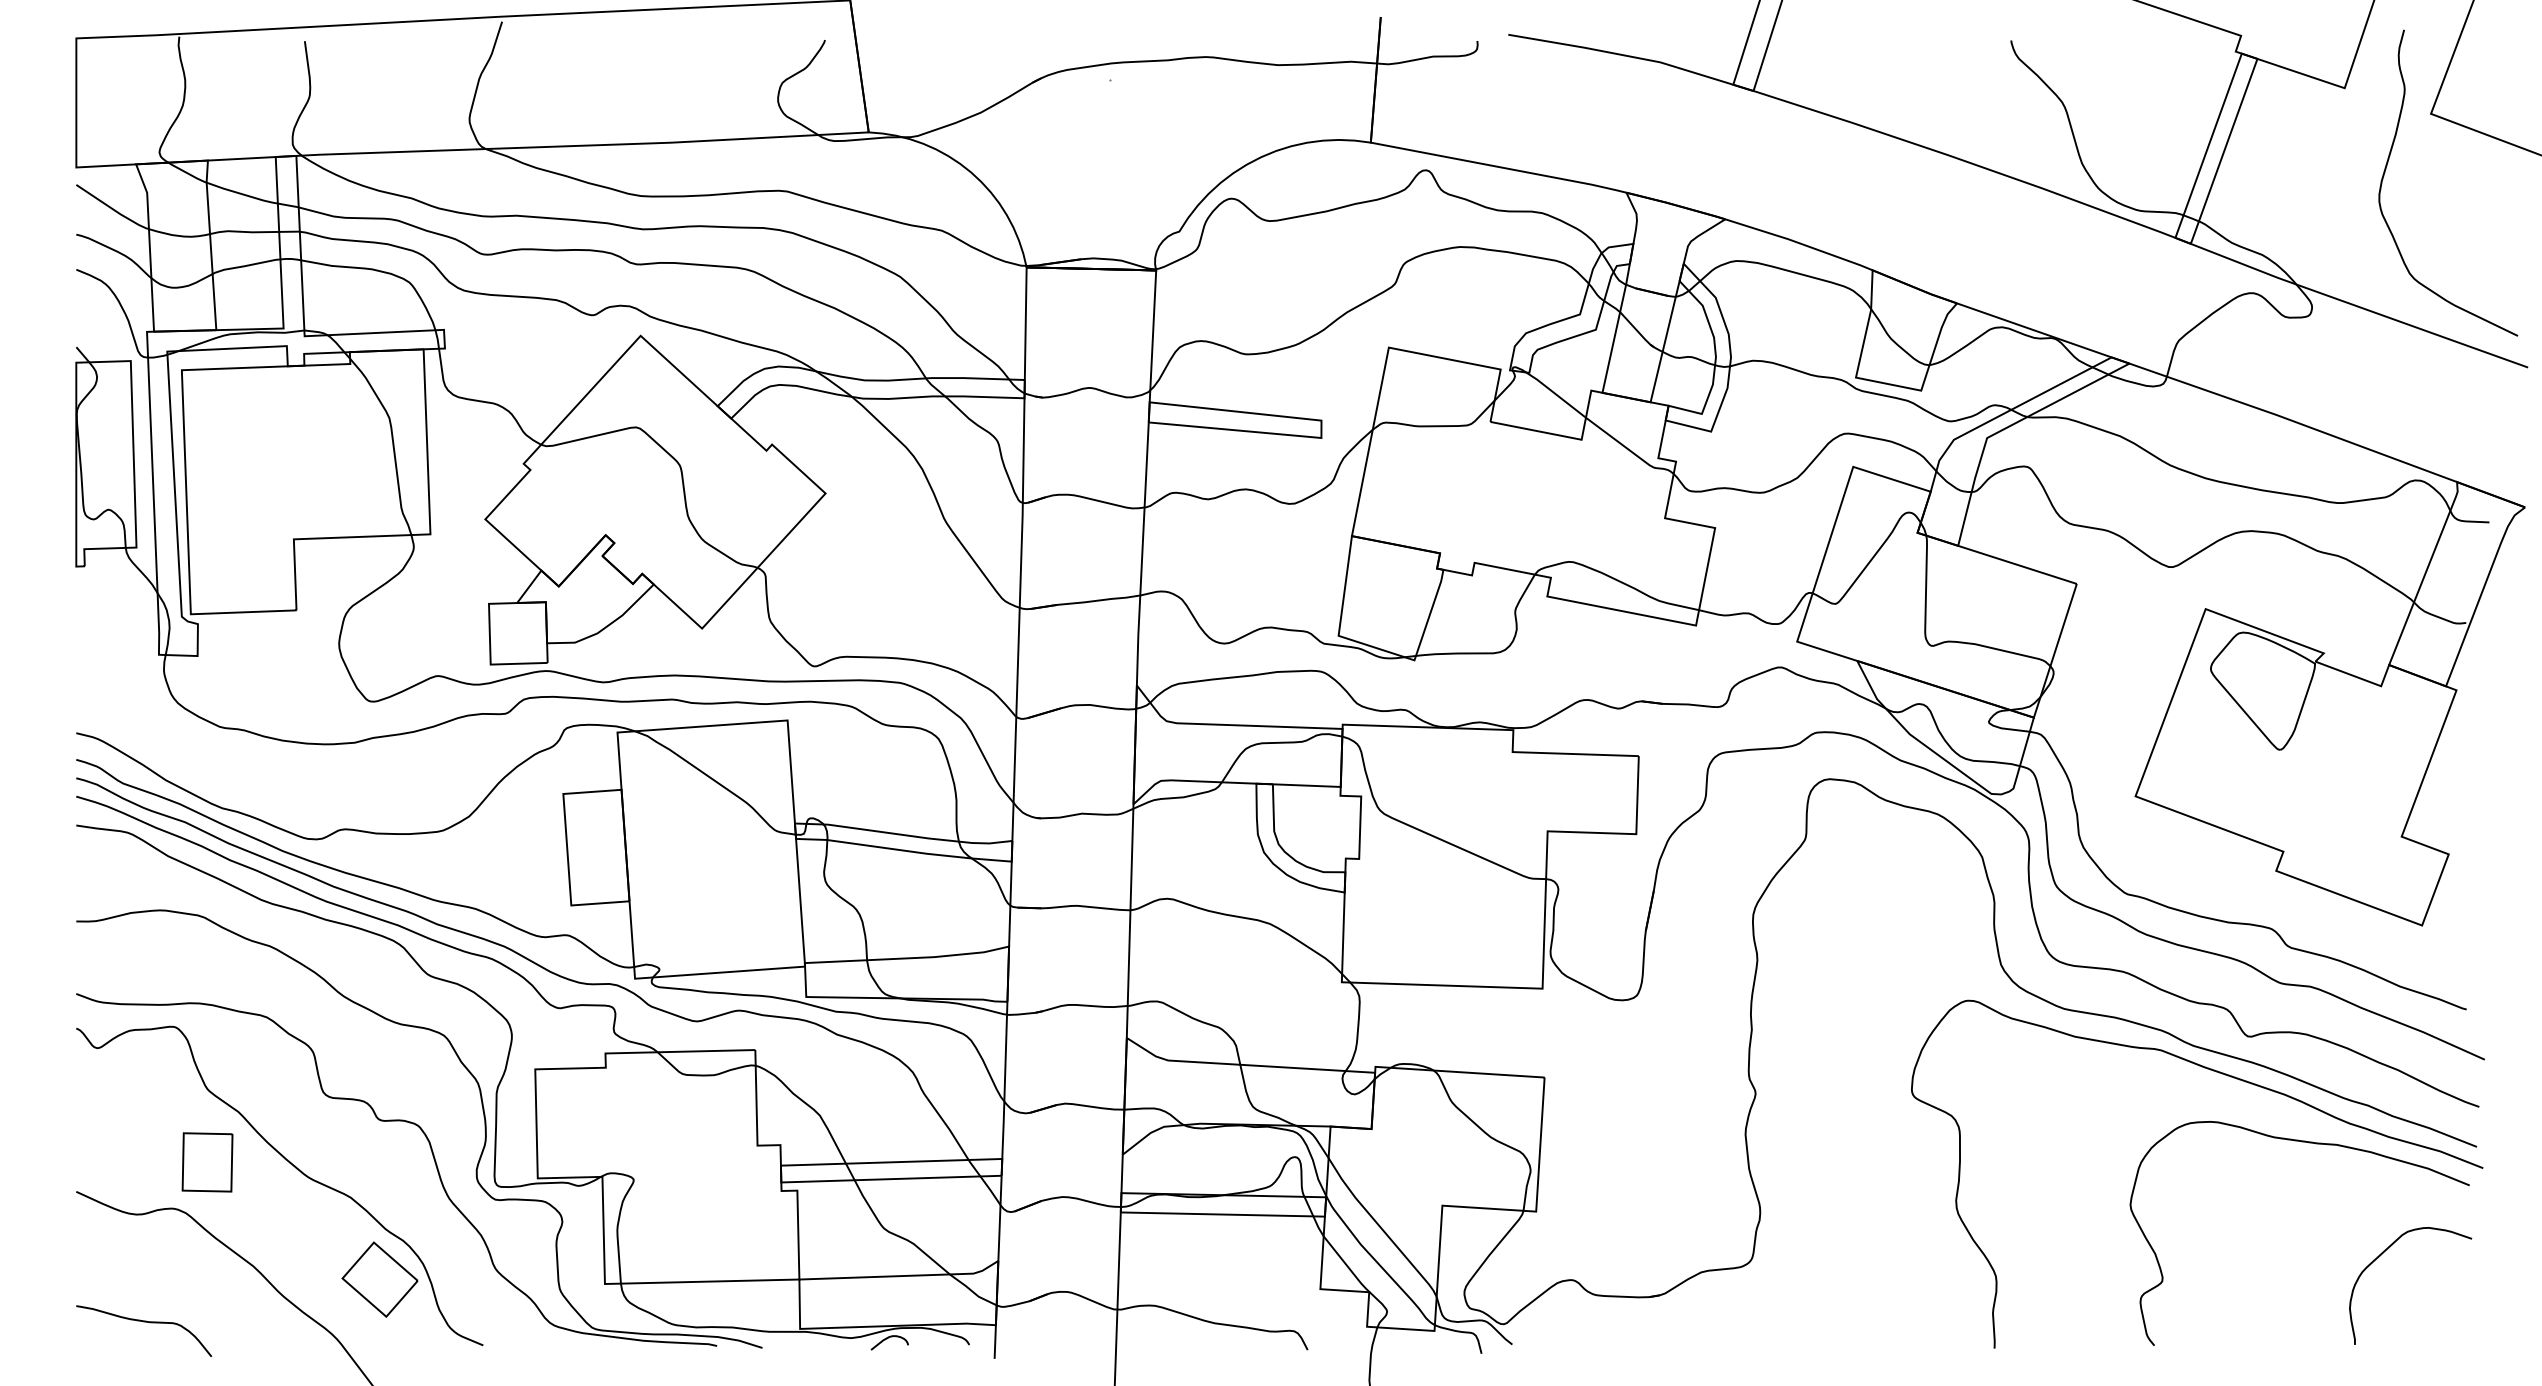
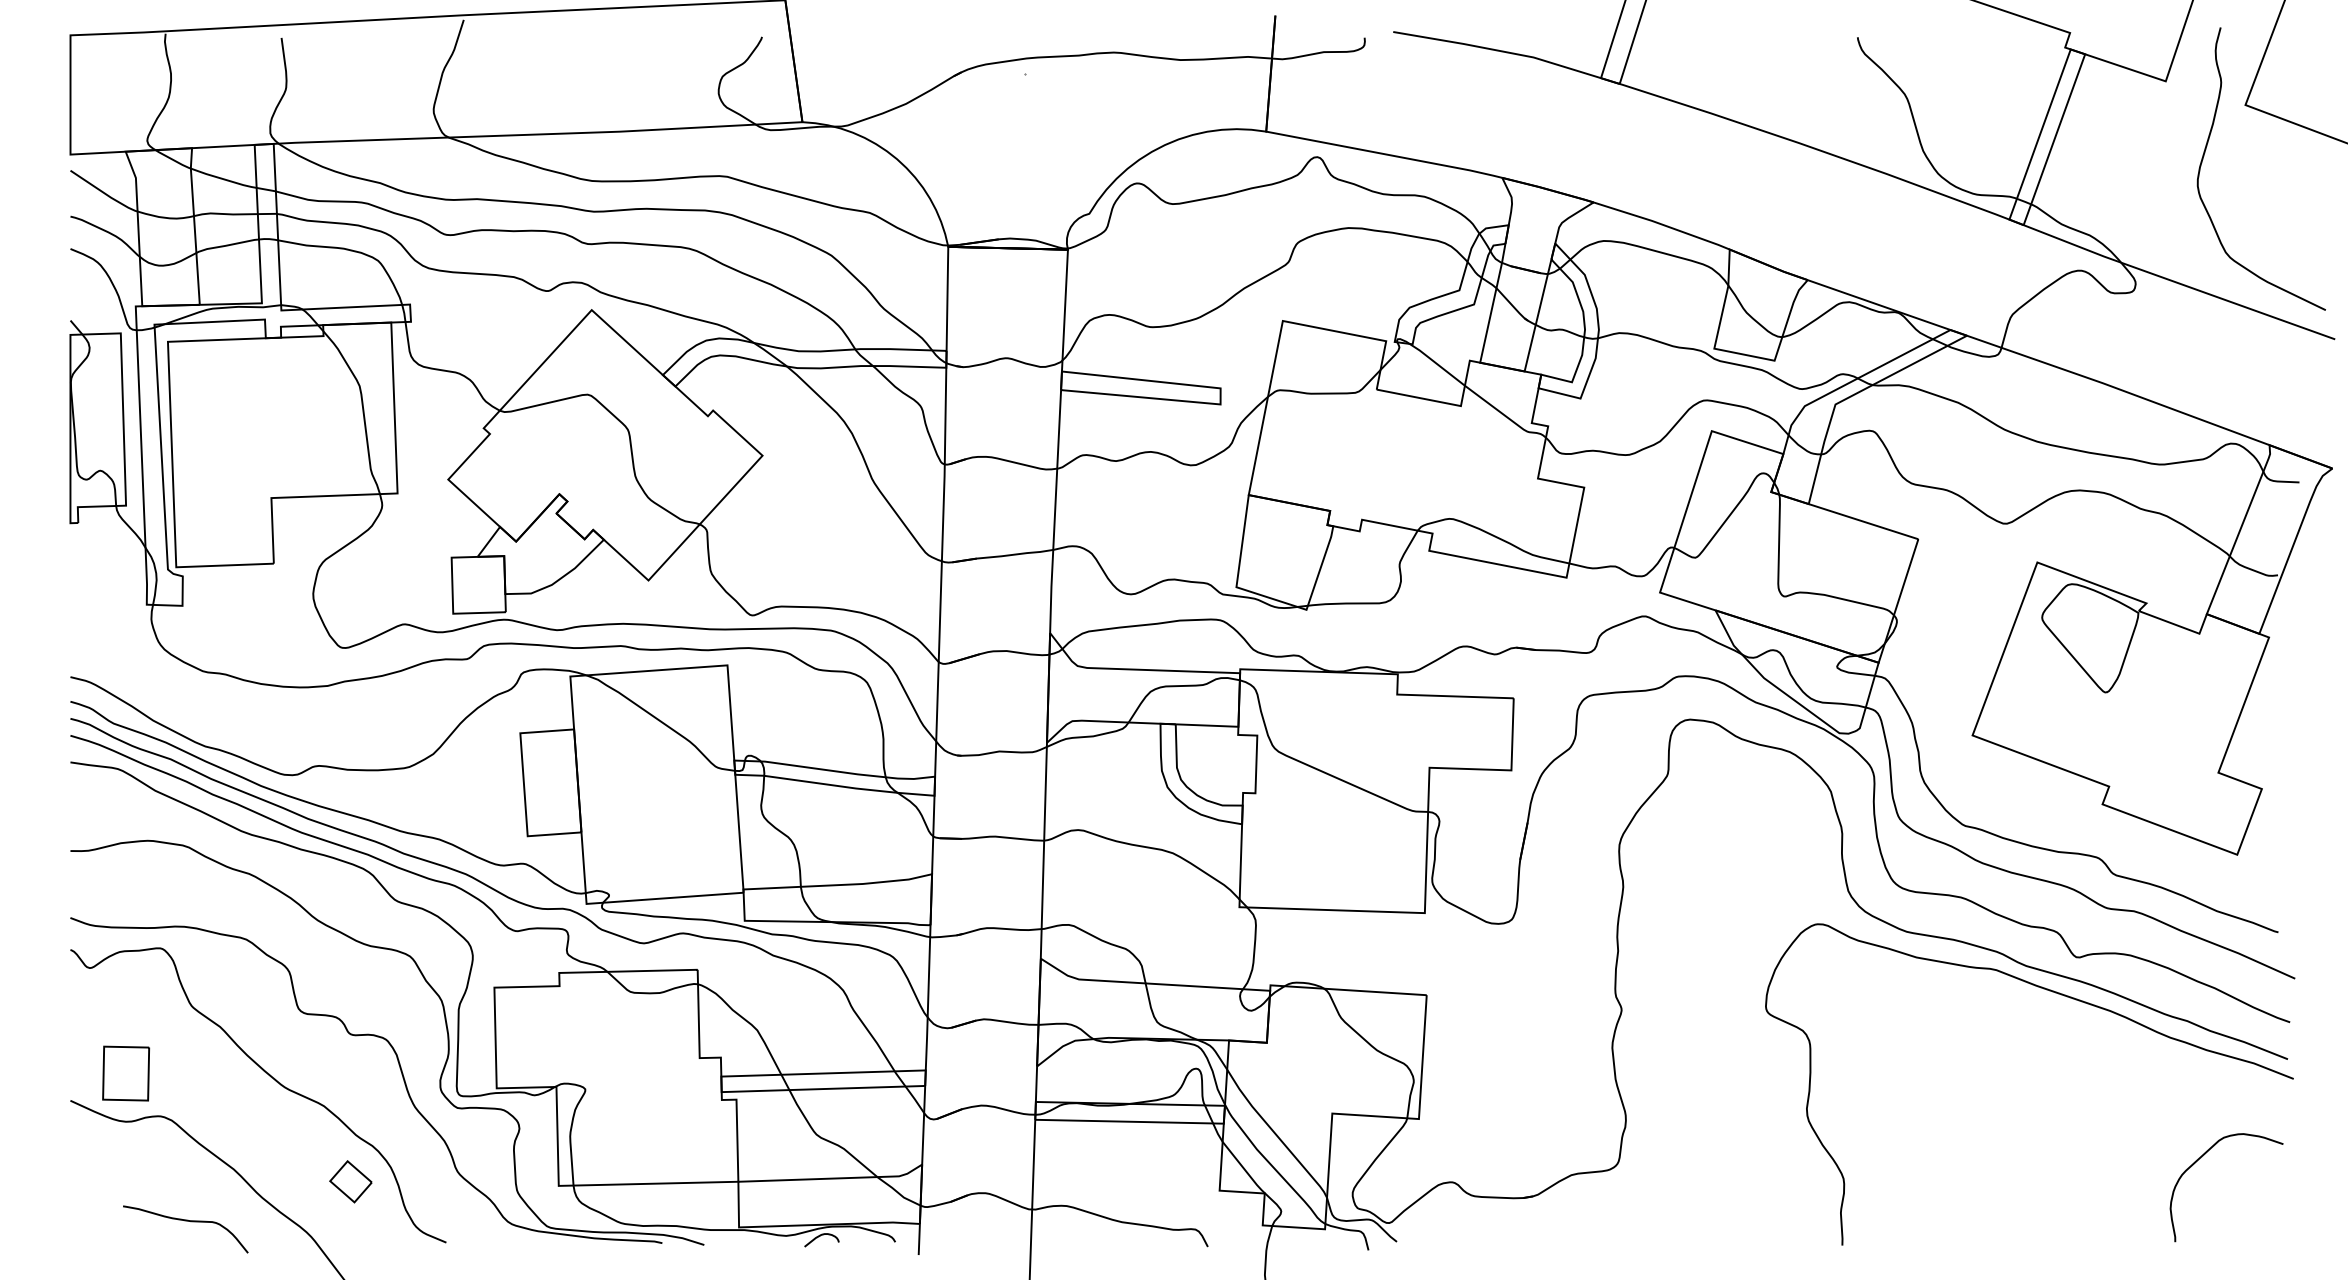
curve: (2315, 1144) -> (2138, 1057), removed
part: (207, 1162) -> (126, 1073), moved
part: (379, 1279) -> (350, 1181), size x0.6
curve: (144, 1322) -> (186, 1221), moved

